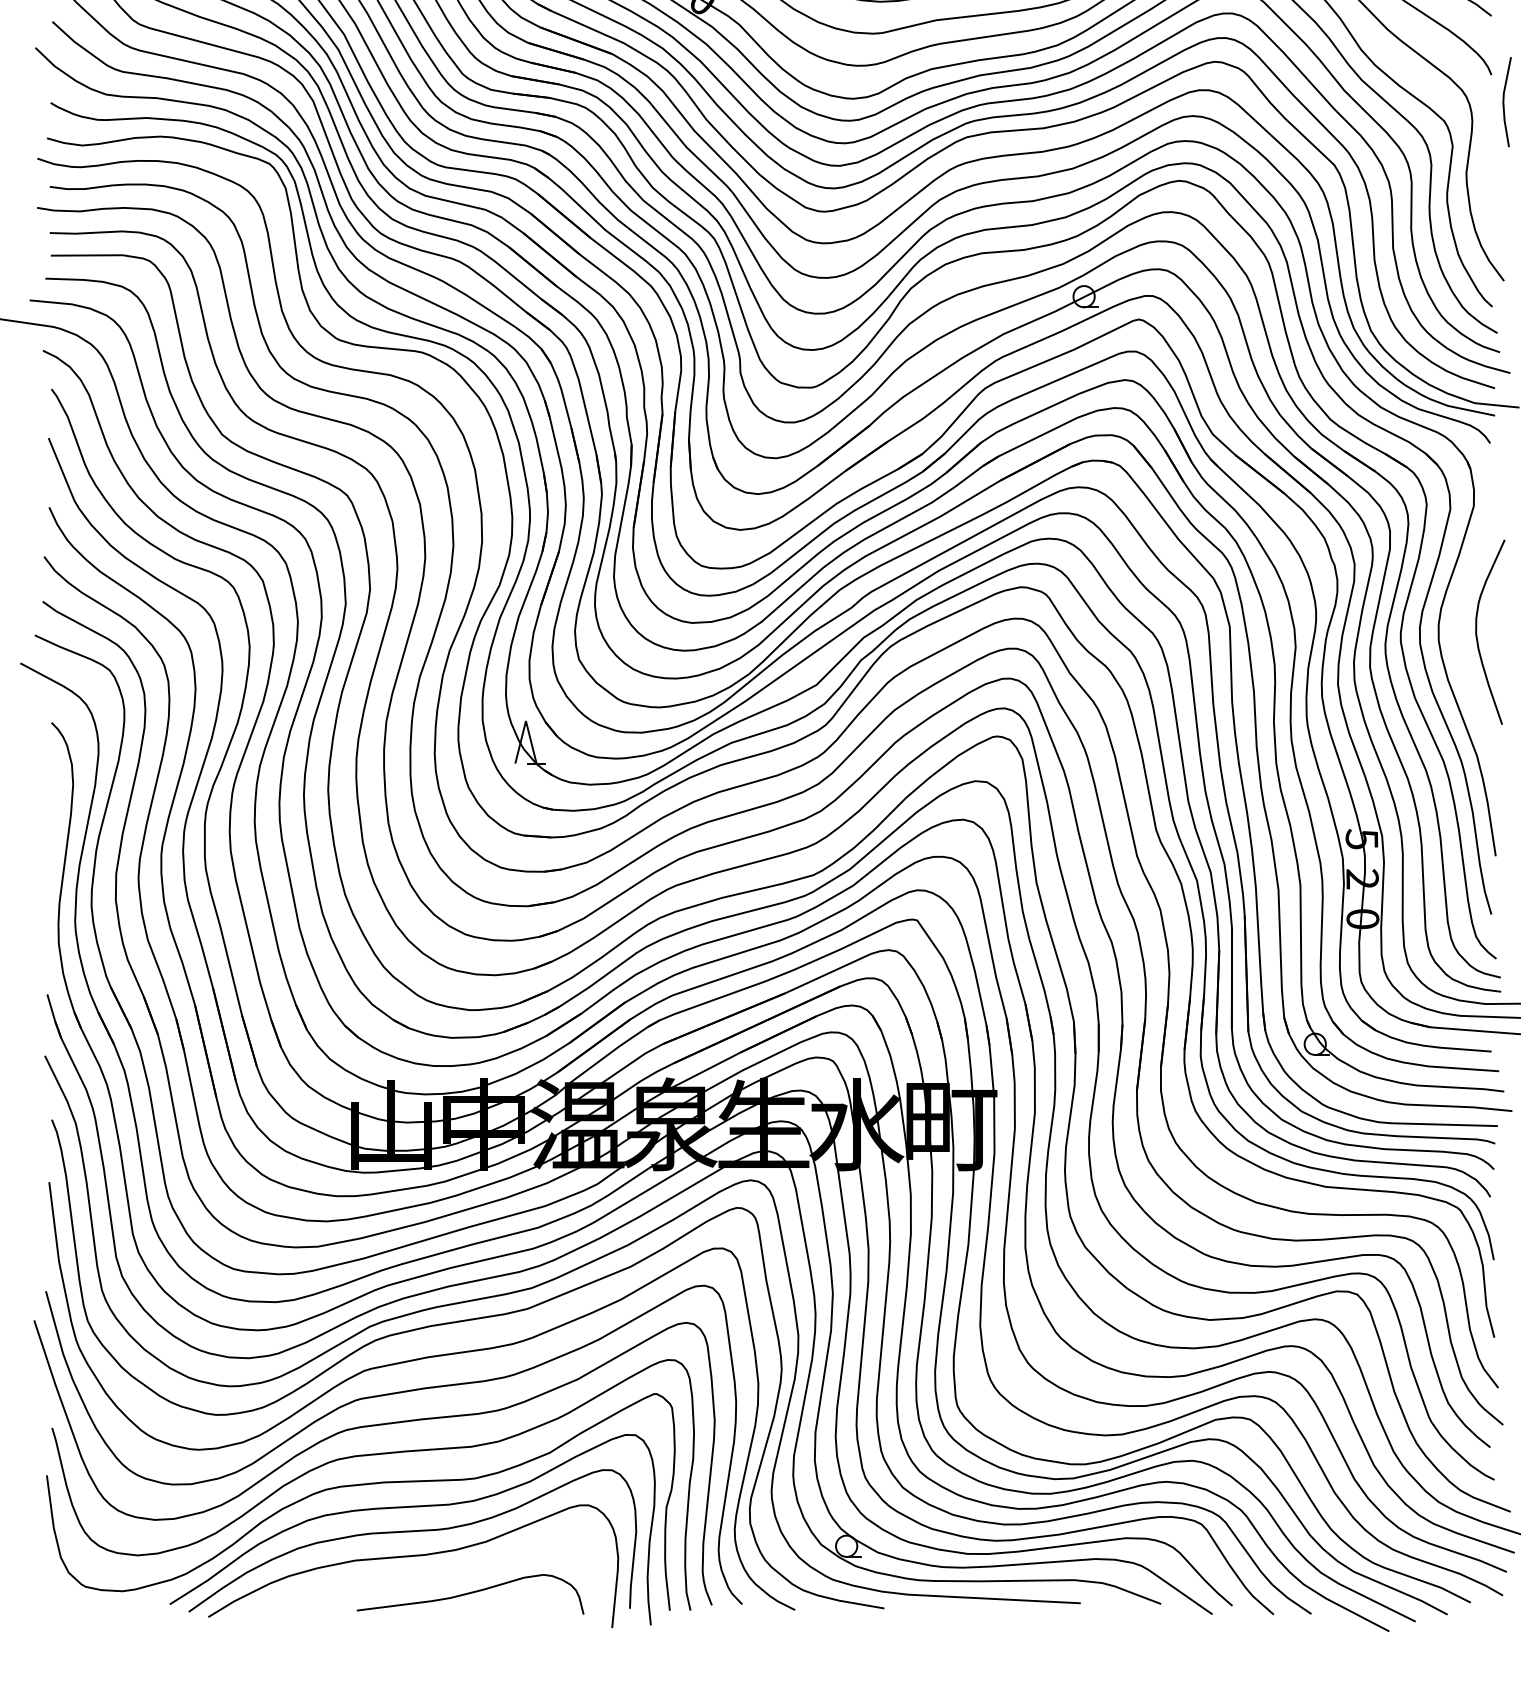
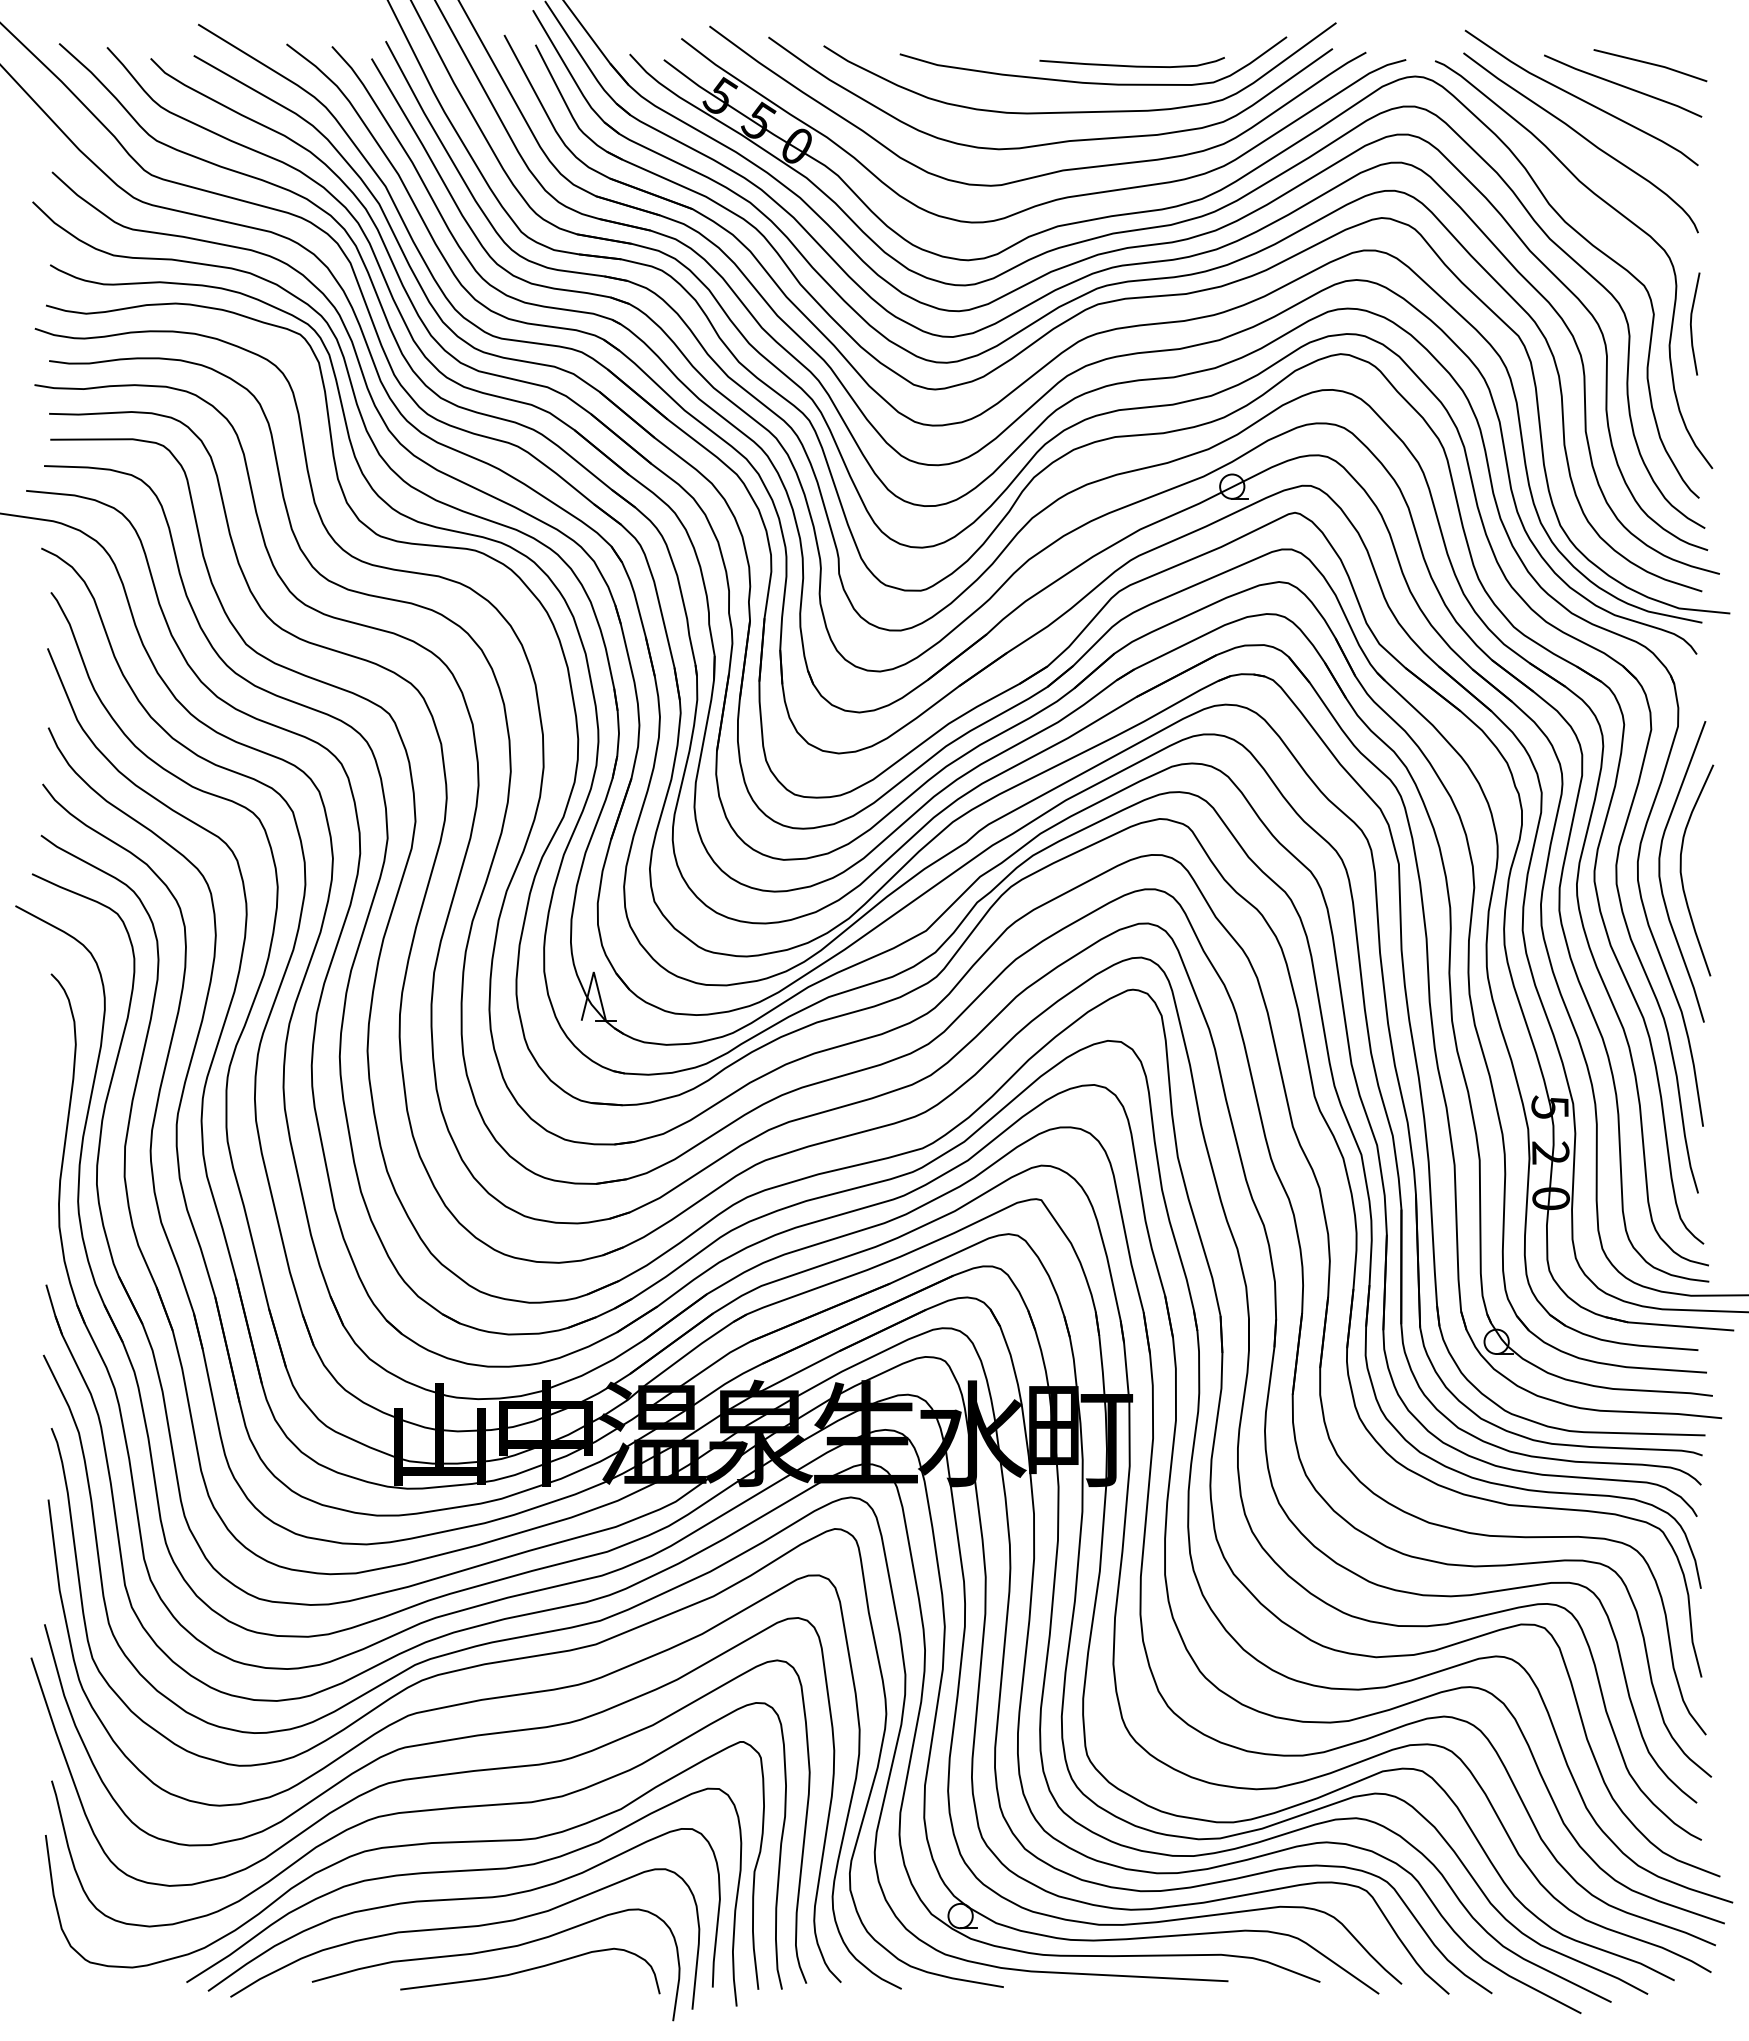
line: (1503, 101) -> (1691, 323), moved
curve: (1458, 633) -> (1660, 871), added
curve: (437, 1577) -> (492, 1951), added

